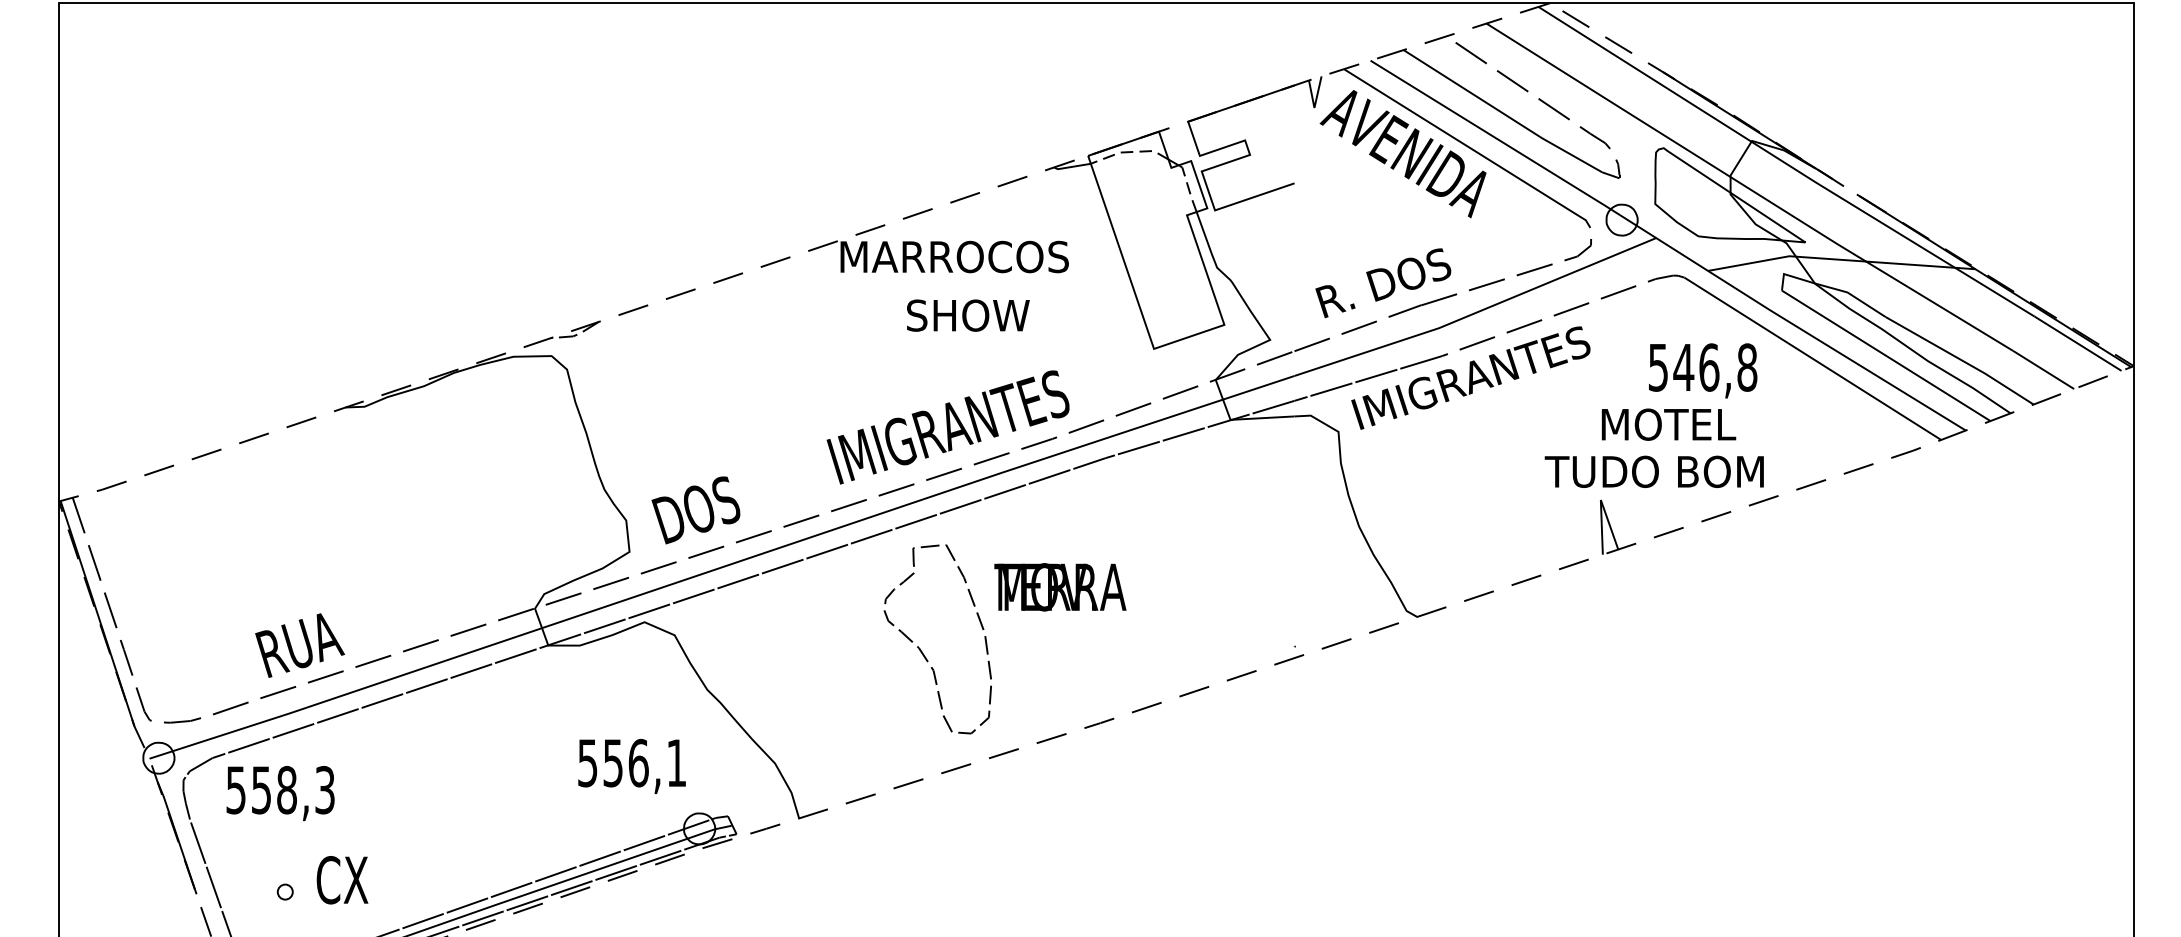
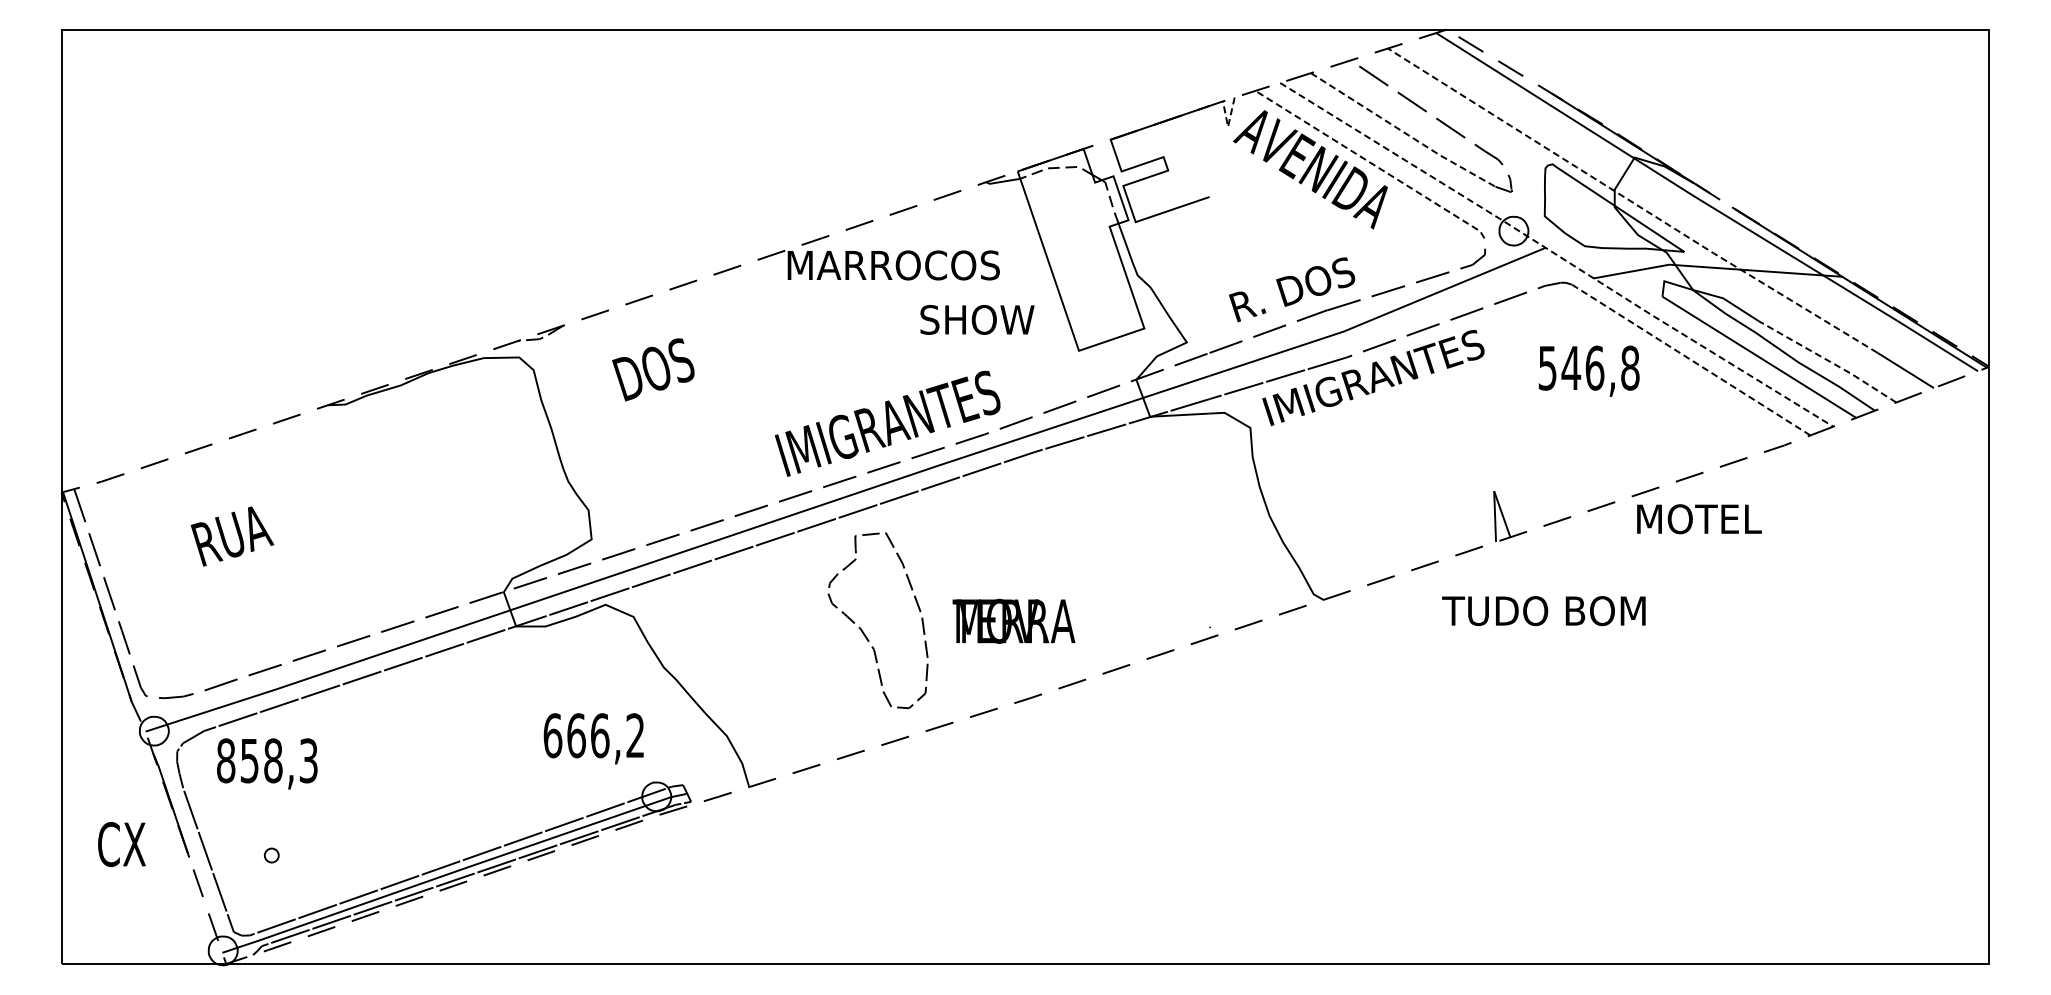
line: (1314, 106) -> (1228, 125), solid -> dashed
line: (1503, 113) -> (1403, 132), solid -> dashed
line: (1469, 147) -> (1372, 163), solid -> dashed
line: (1748, 188) -> (1631, 201), solid -> dashed
line: (1668, 246) -> (1557, 255), solid -> dashed
text: (968, 315) -> (977, 319), moved
line: (1812, 358) -> (1690, 359), solid -> dashed
line: (1960, 359) -> (1828, 360), solid -> dashed
text: (1668, 424) -> (1699, 519), moved
text: (1653, 472) -> (1543, 611), moved
text: (696, 509) -> (653, 369), moved
text: (1059, 586) -> (1013, 620), moved
text: (300, 645) -> (232, 536), moved
text: (631, 762) -> (593, 735), 556,1 -> 666,2
text: (236, 789) -> (226, 760), 558,3 -> 858,3
text: (342, 880) -> (121, 844), moved

